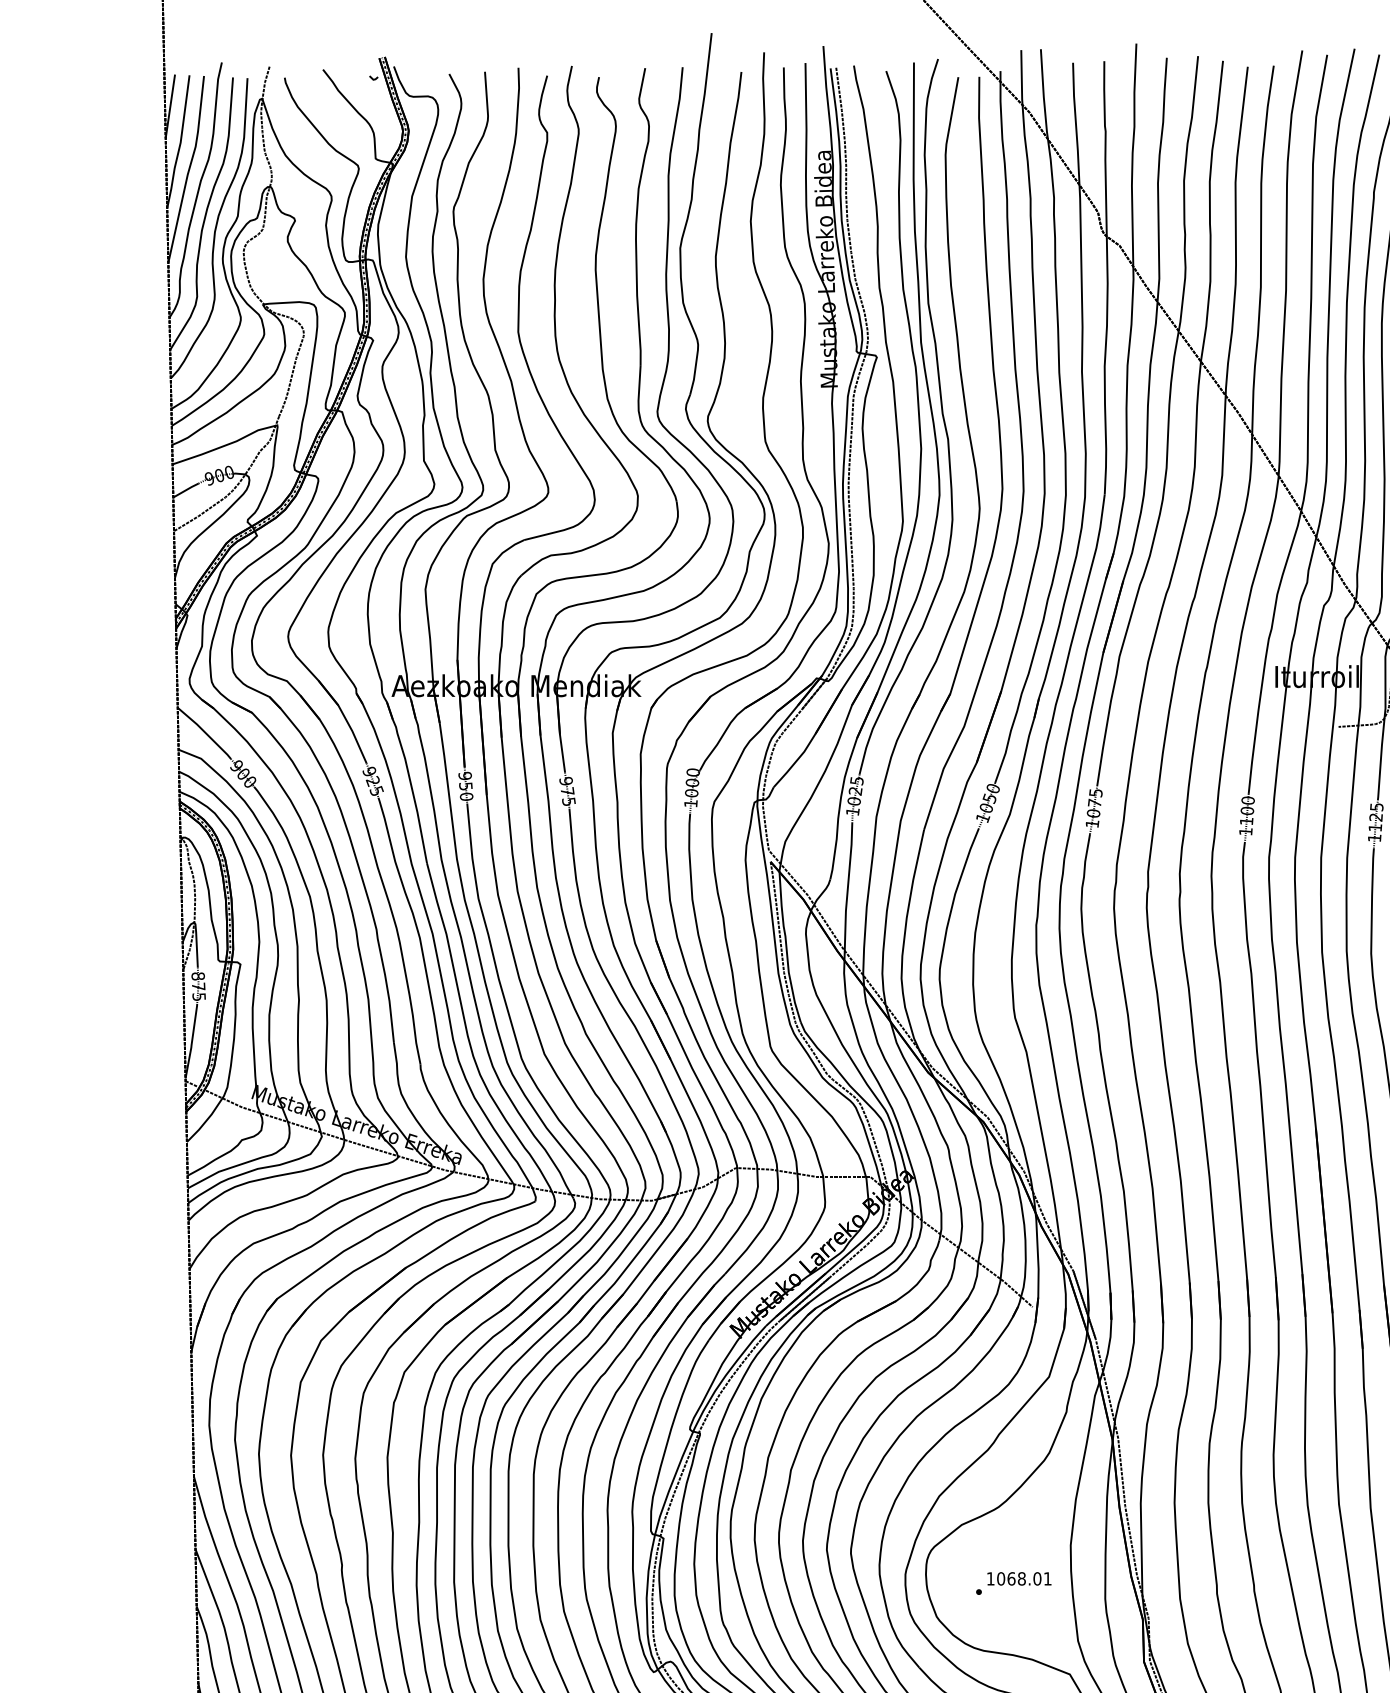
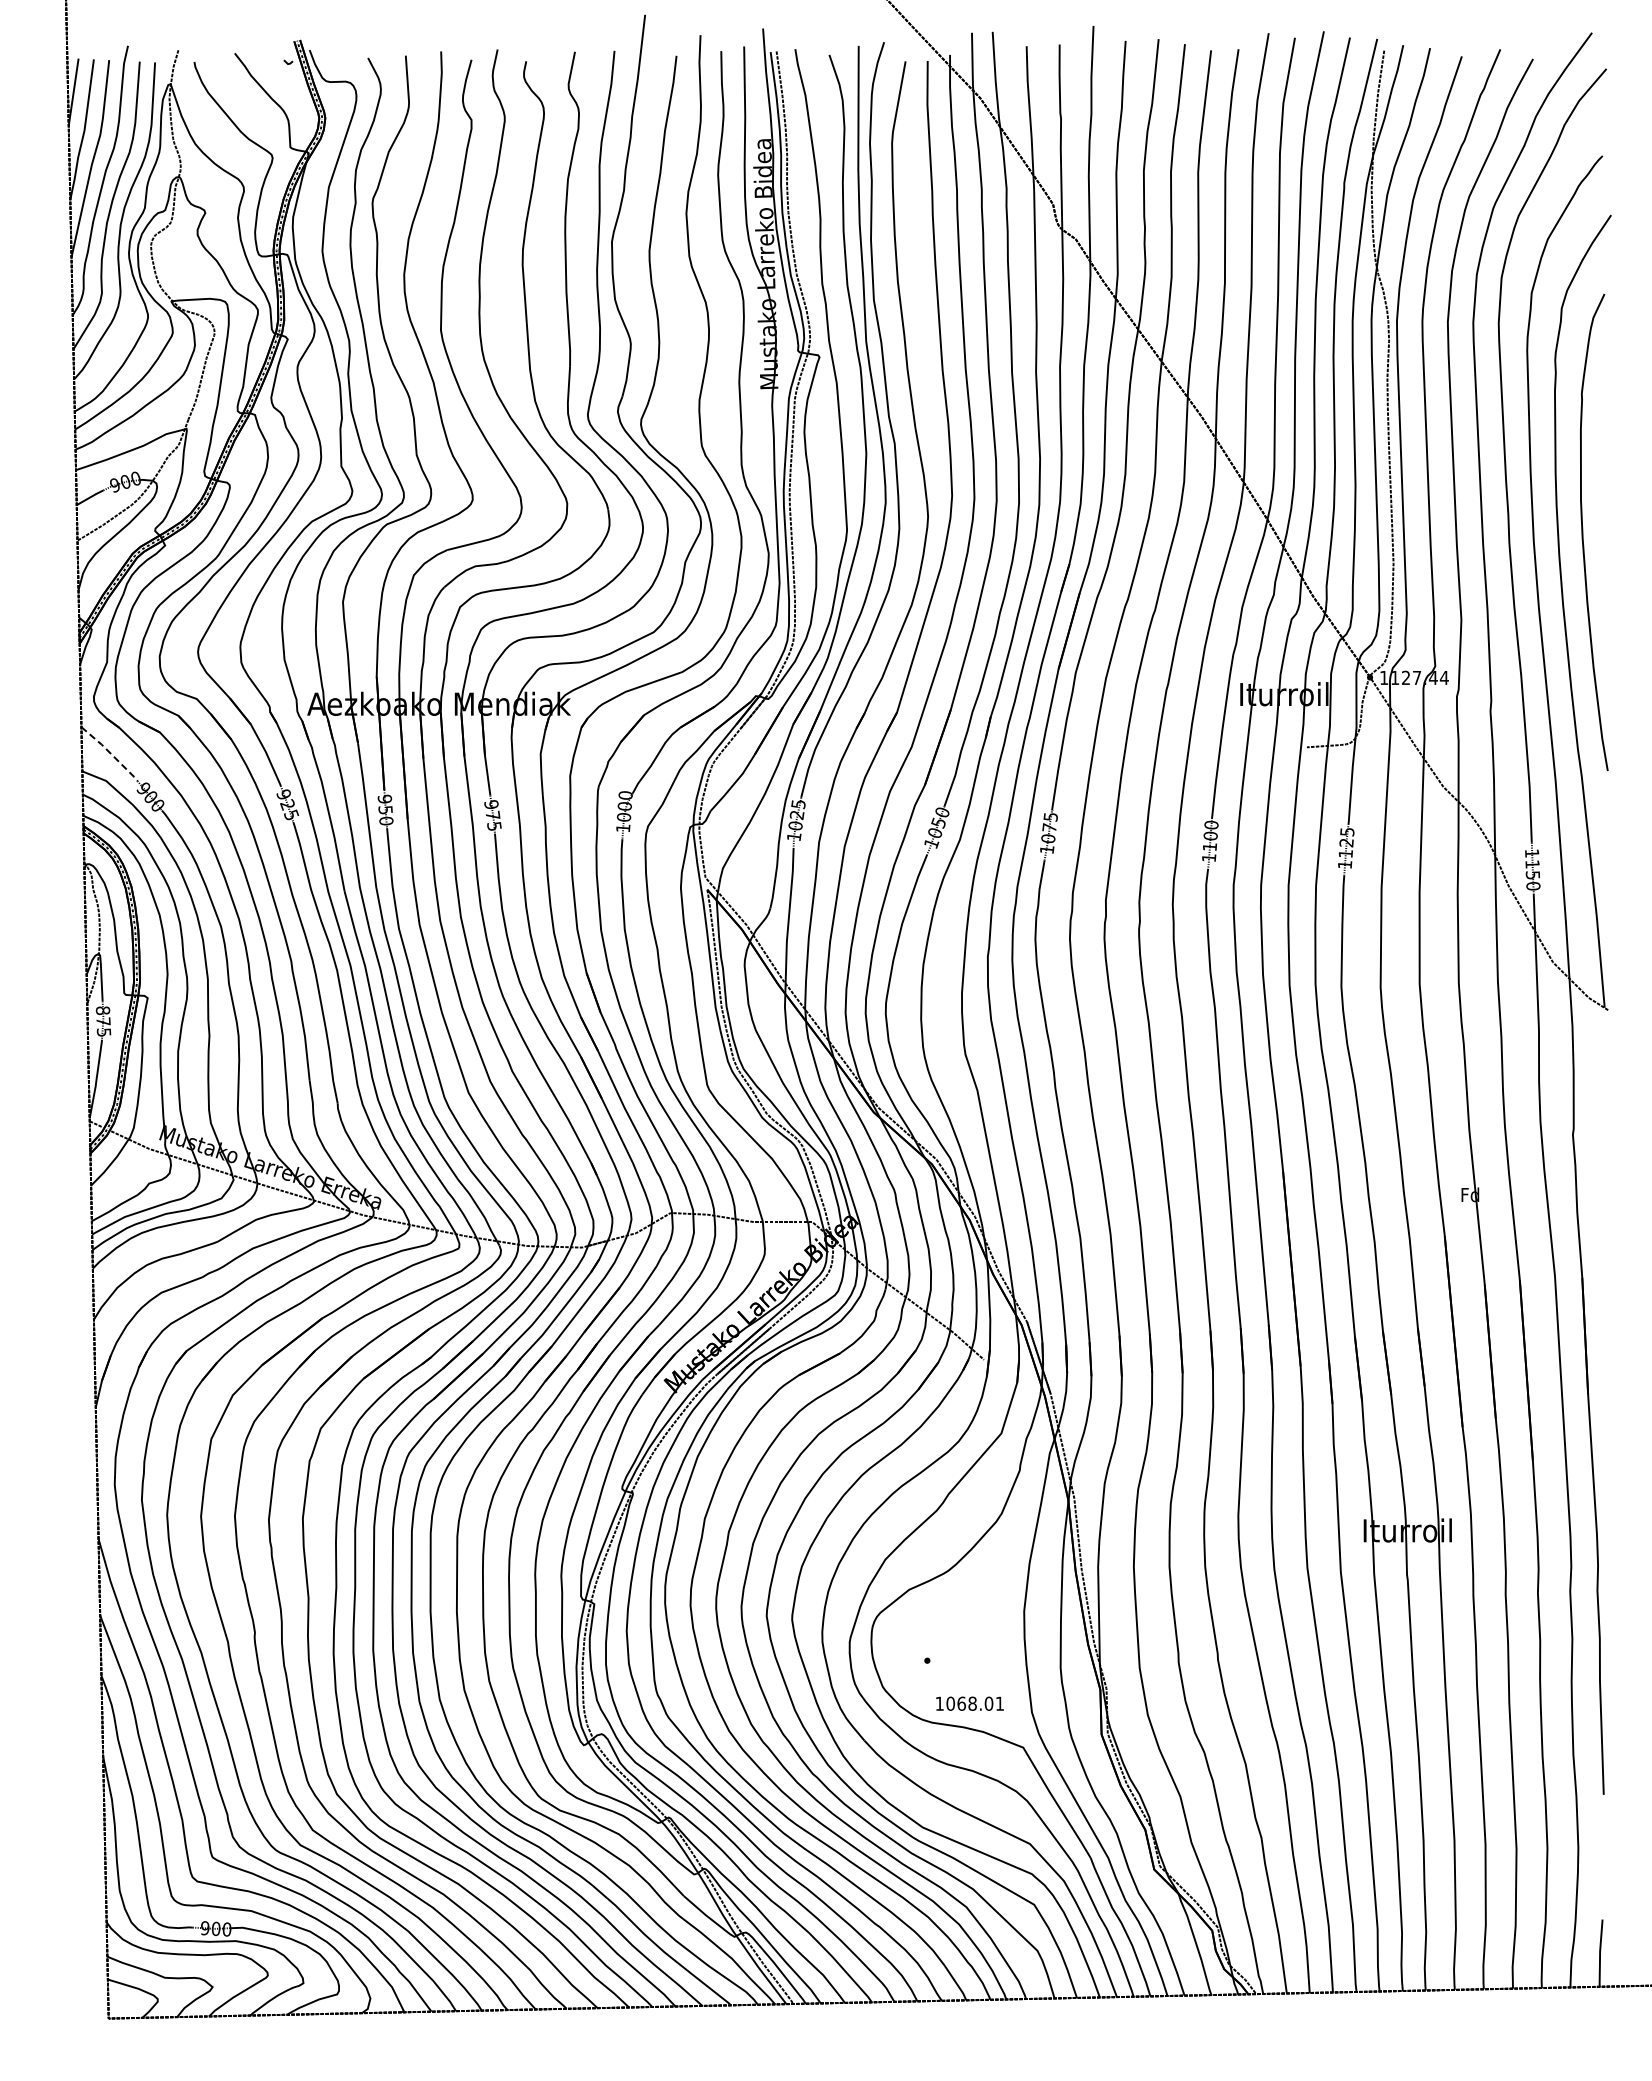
line: (205, 732) -> (110, 753), solid -> dashed
text: (1018, 1578) -> (969, 1703), moved

